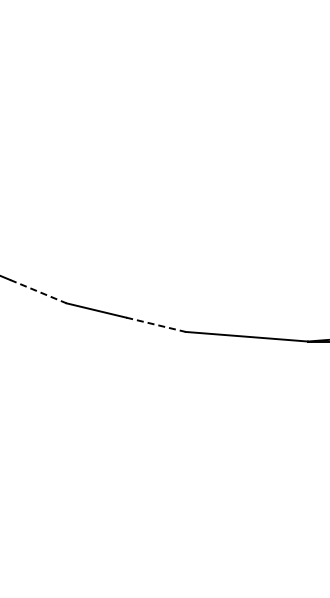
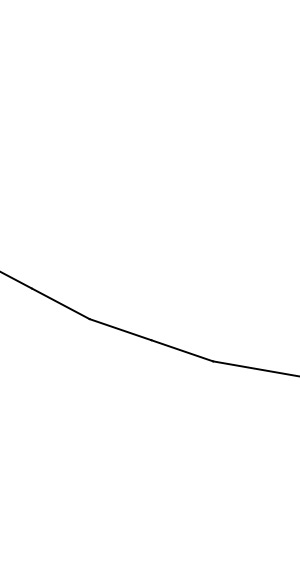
line: (38, 291) -> (60, 303), dashed -> solid
line: (156, 324) -> (182, 350), dashed -> solid

